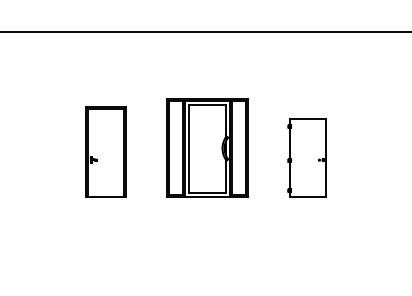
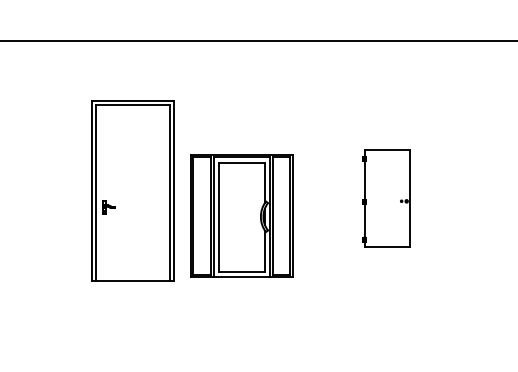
part: (207, 147) -> (242, 215), moved
part: (105, 151) -> (132, 190), size x1.6

